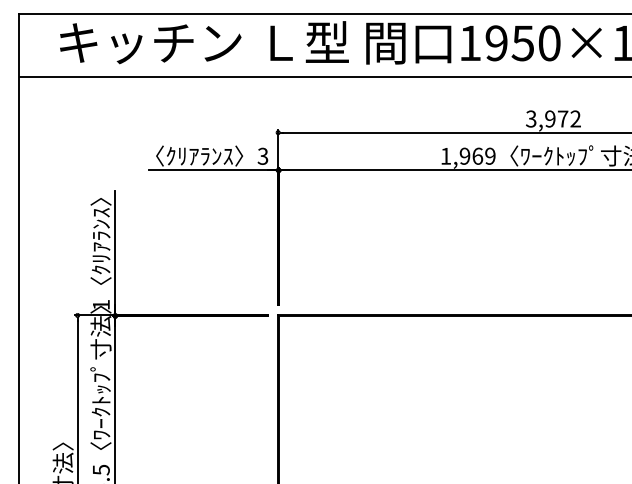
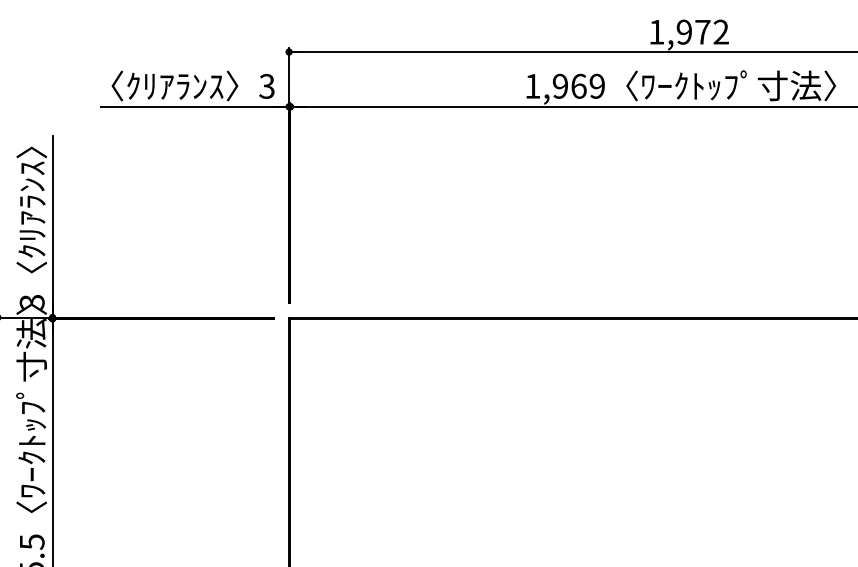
text: (531, 118) -> (657, 31), 3,972 -> 1,972
text: (100, 304) -> (31, 301), 1 -> 3

